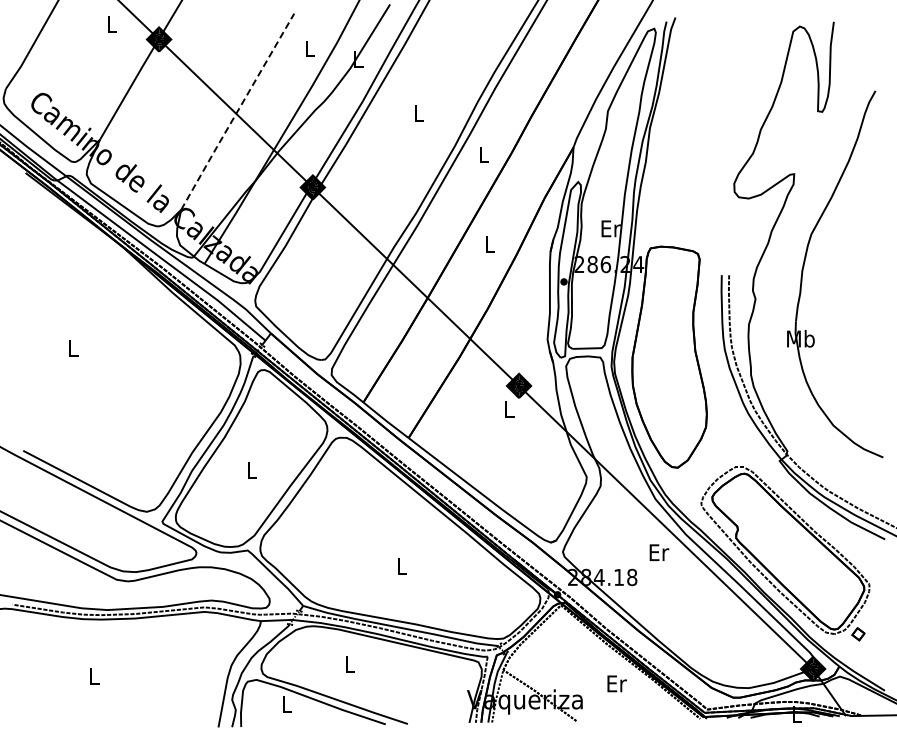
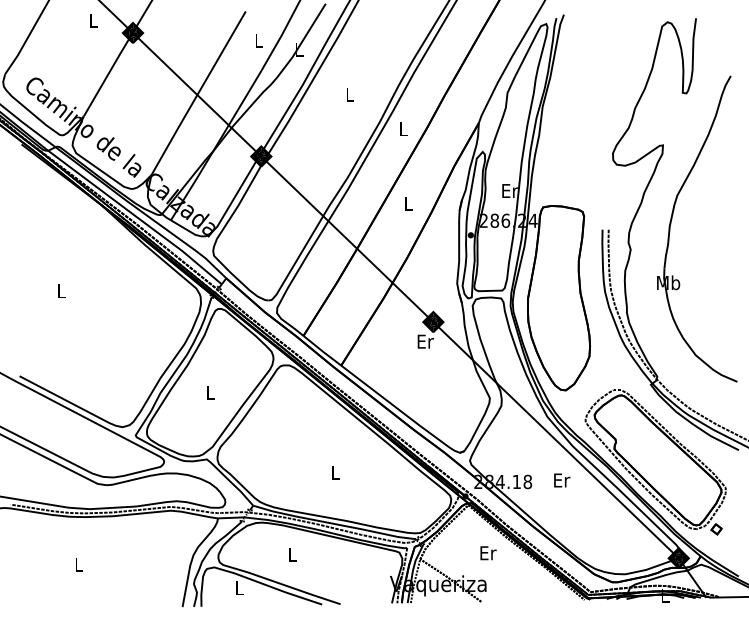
line: (237, 112) -> (198, 93), dashed -> solid
text: (509, 409) -> (425, 341), L -> Er
text: (659, 552) -> (562, 480), moved
text: (616, 683) -> (487, 552), moved

